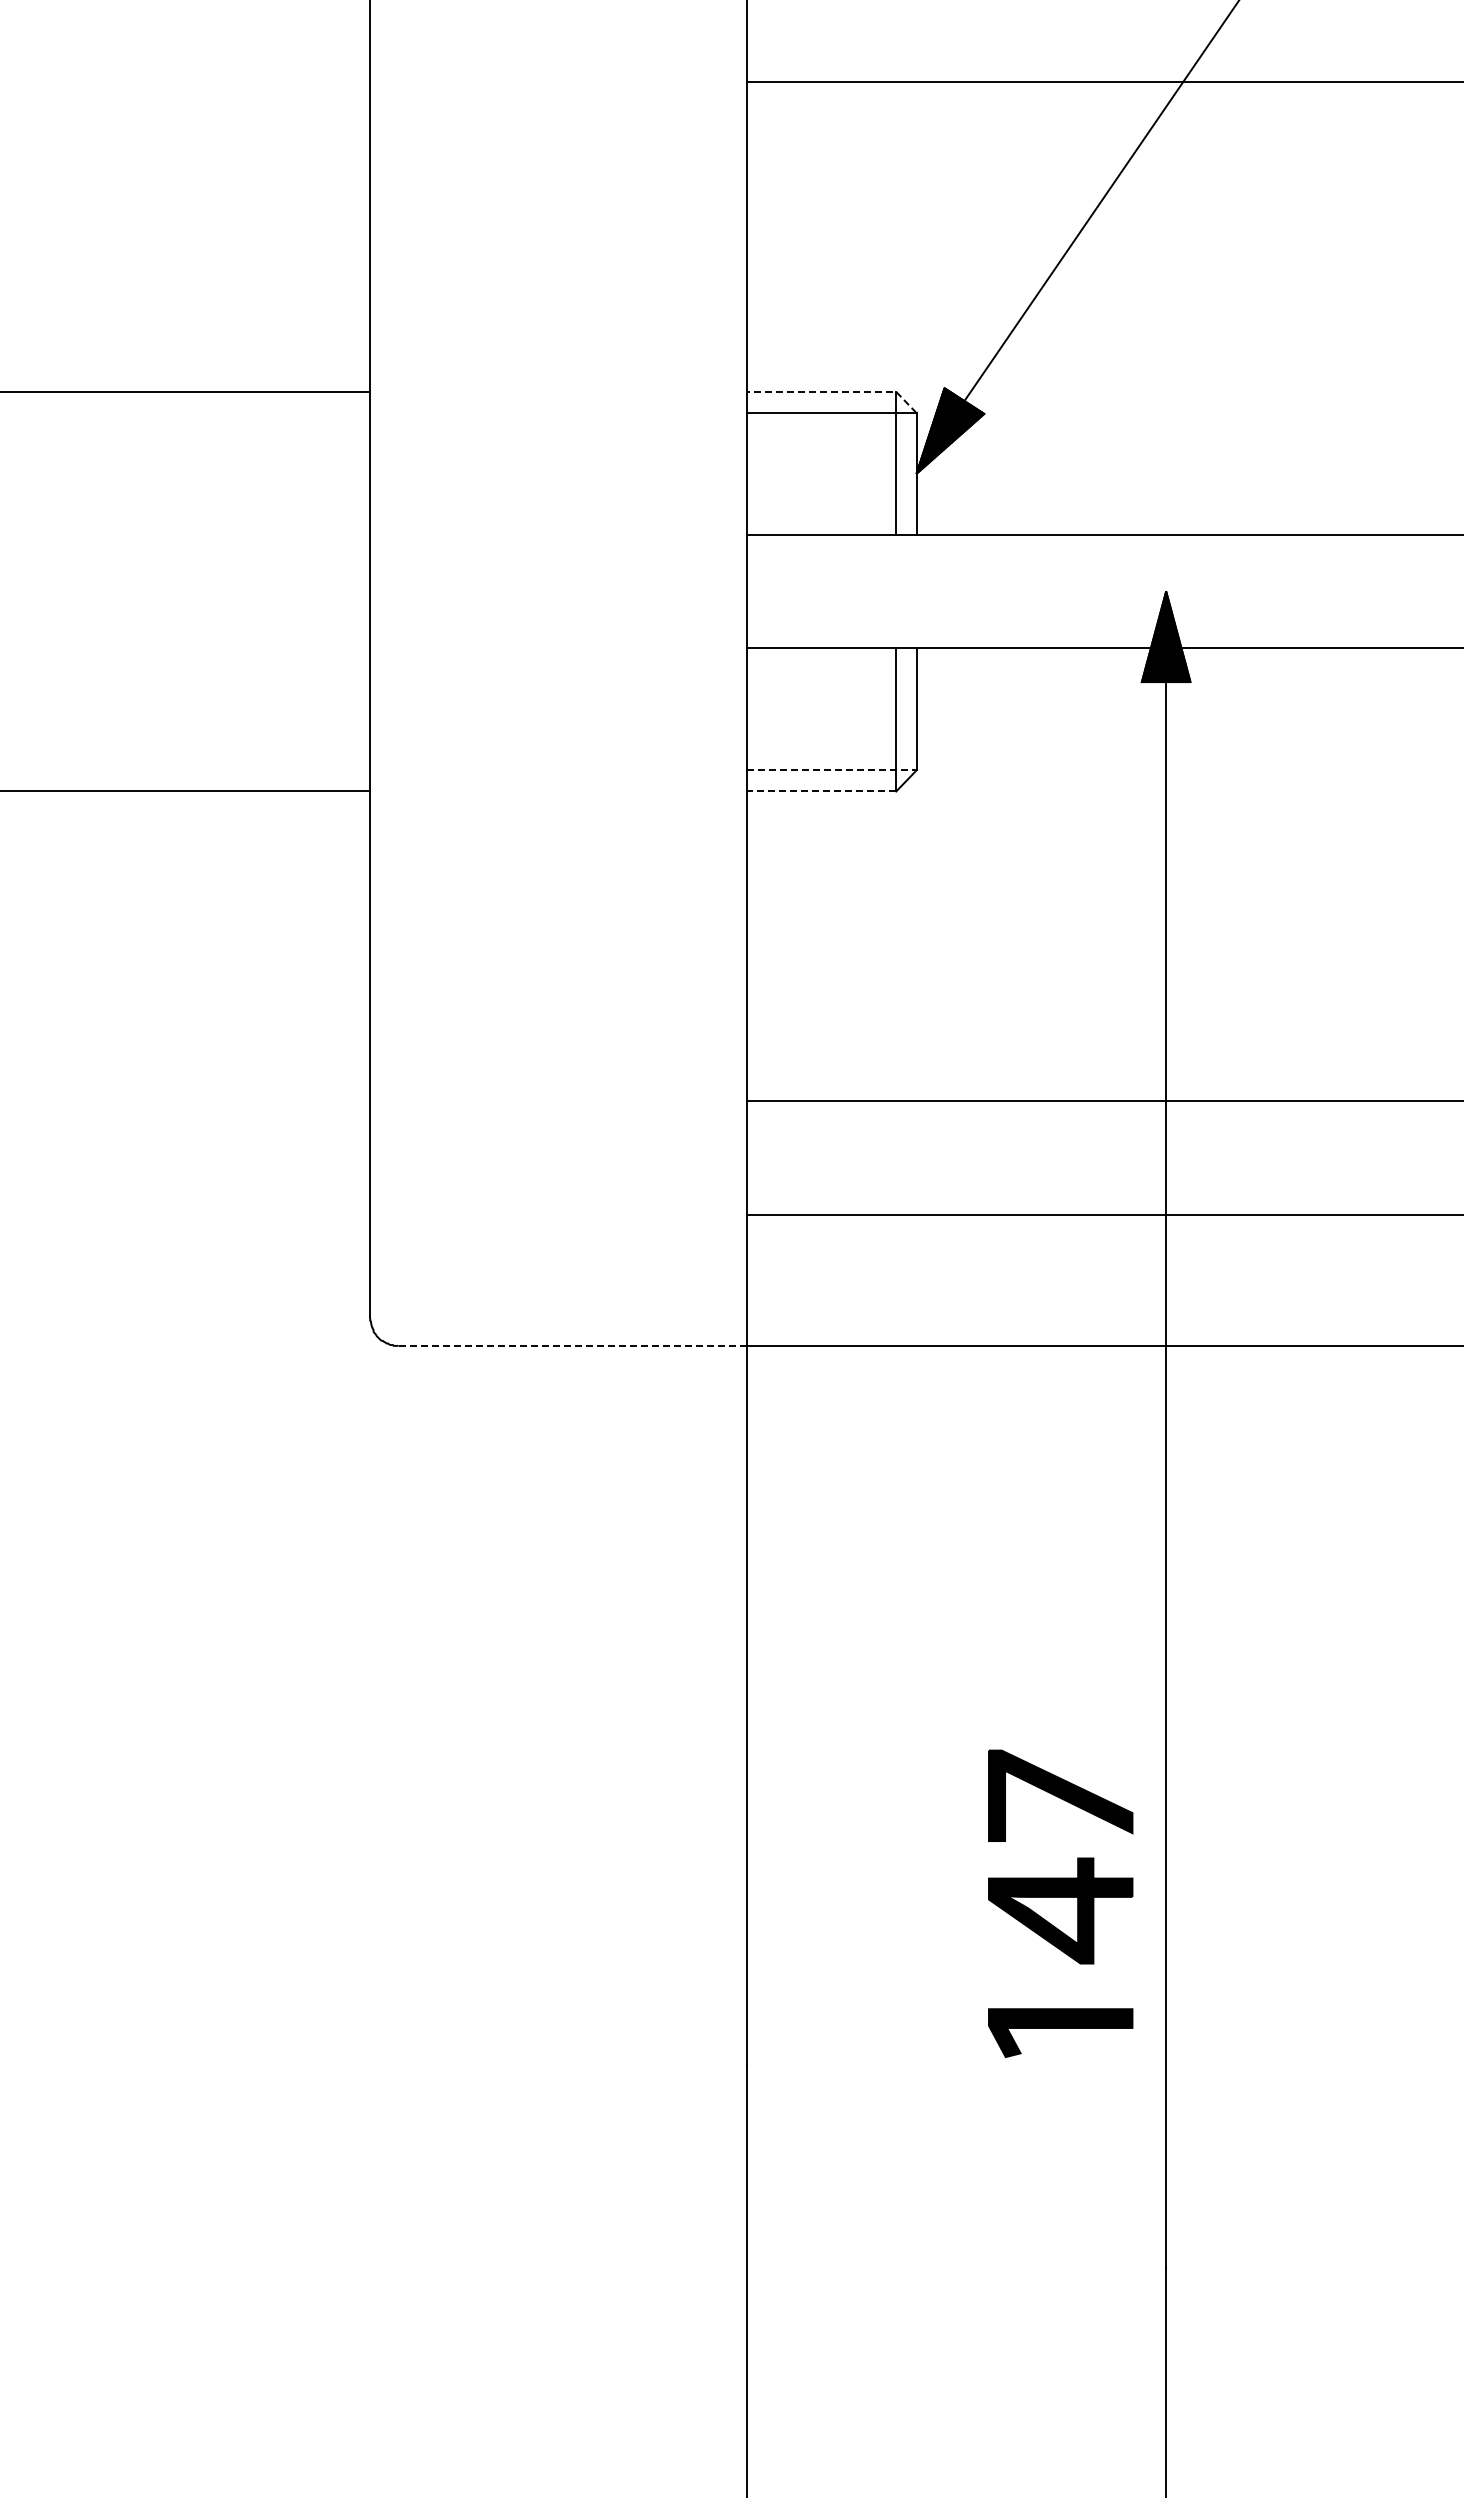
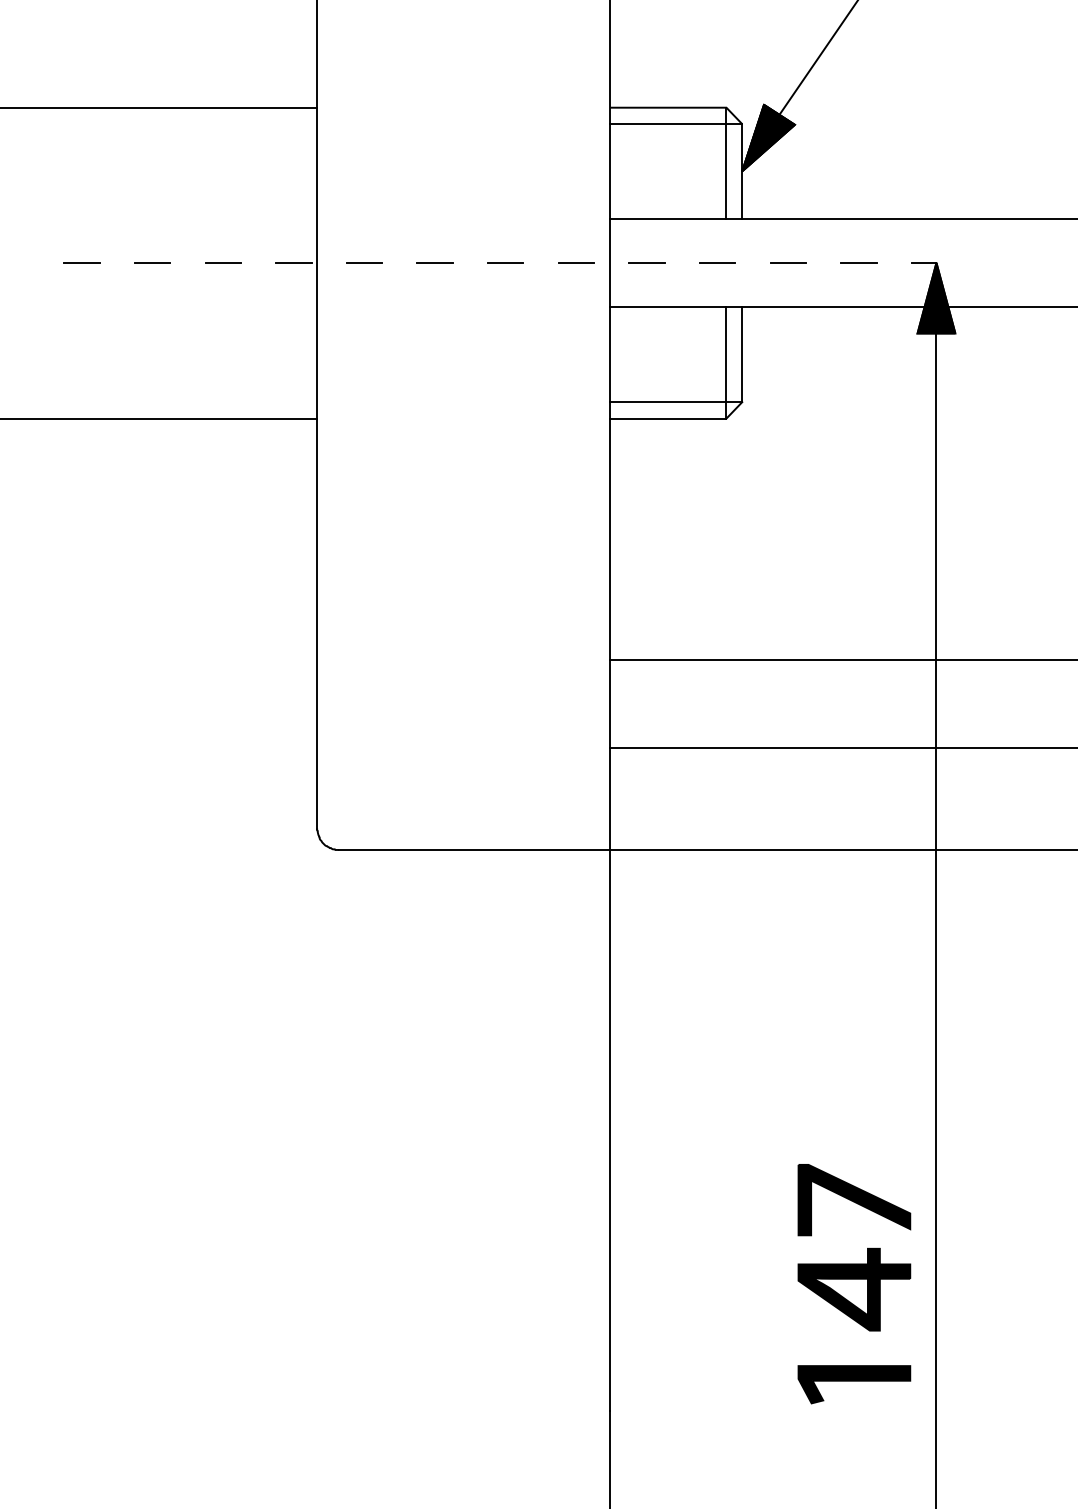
line: (836, 391) -> (679, 107), dashed -> solid
line: (67, 592) -> (81, 263), added
line: (158, 592) -> (152, 263), added
line: (249, 592) -> (223, 263), added
line: (339, 592) -> (293, 263), added
line: (430, 592) -> (364, 263), added
line: (521, 592) -> (434, 263), added
line: (612, 592) -> (505, 263), added
line: (703, 592) -> (576, 263), added
line: (793, 592) -> (646, 263), added
line: (884, 592) -> (717, 263), added
line: (975, 592) -> (788, 263), added
line: (1066, 592) -> (858, 263), added
line: (1150, 592) -> (924, 263), added
line: (831, 770) -> (676, 402), dashed -> solid
line: (821, 791) -> (668, 418), dashed -> solid
line: (572, 1345) -> (474, 849), dashed -> solid

